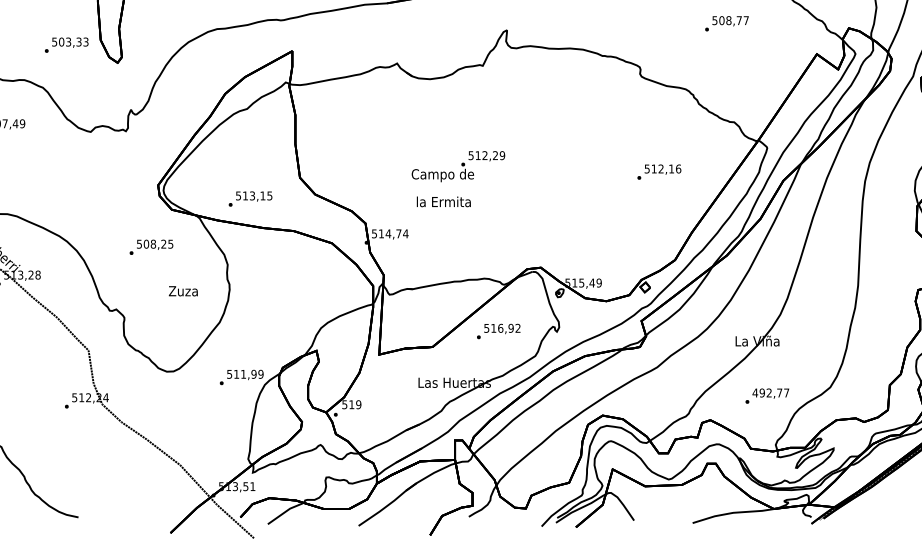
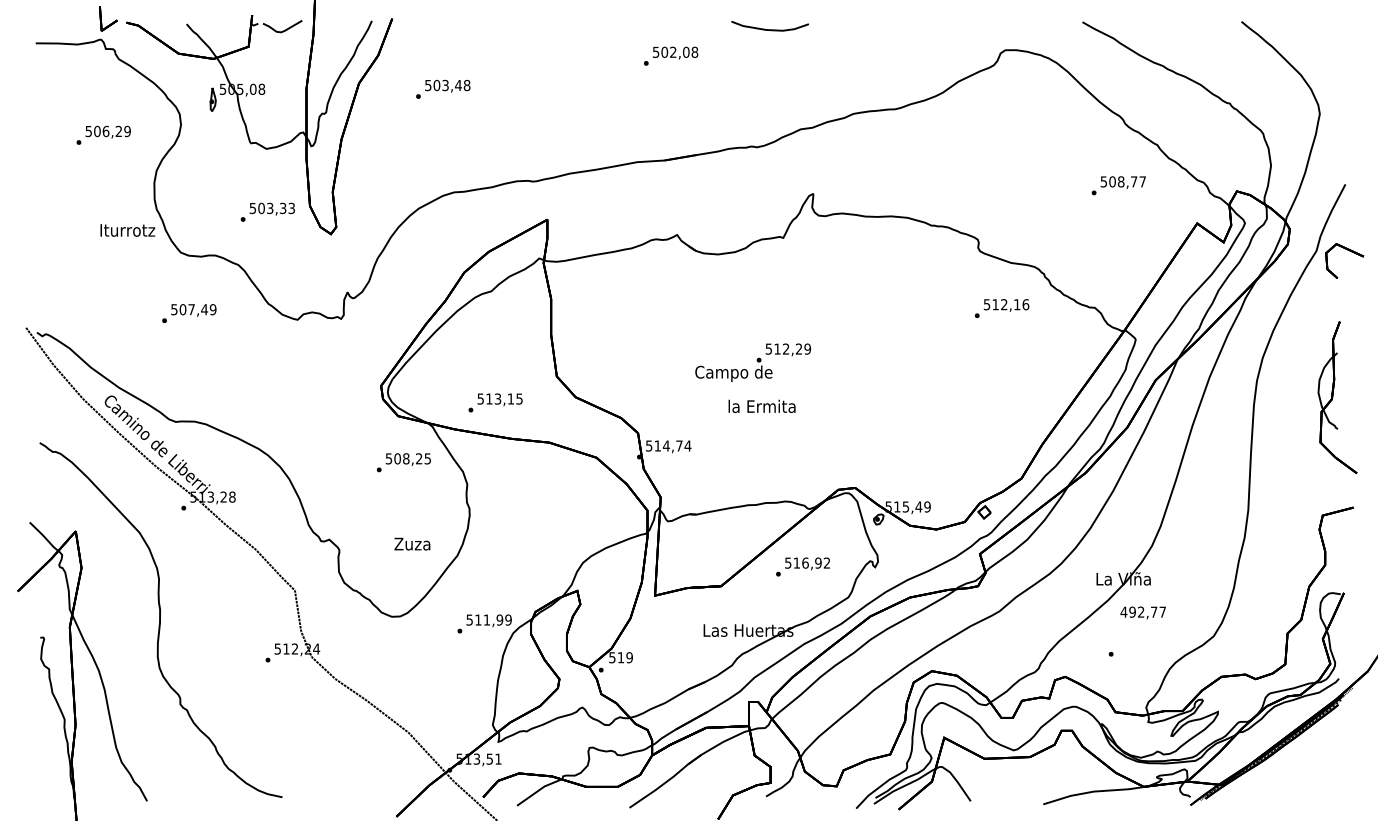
text: (726, 23) -> (1118, 185), moved
text: (659, 172) -> (1002, 308), moved
text: (443, 201) -> (761, 405), moved
text: (151, 247) -> (403, 462), moved
text: (183, 290) -> (412, 543), moved
text: (770, 393) -> (1142, 612), moved

